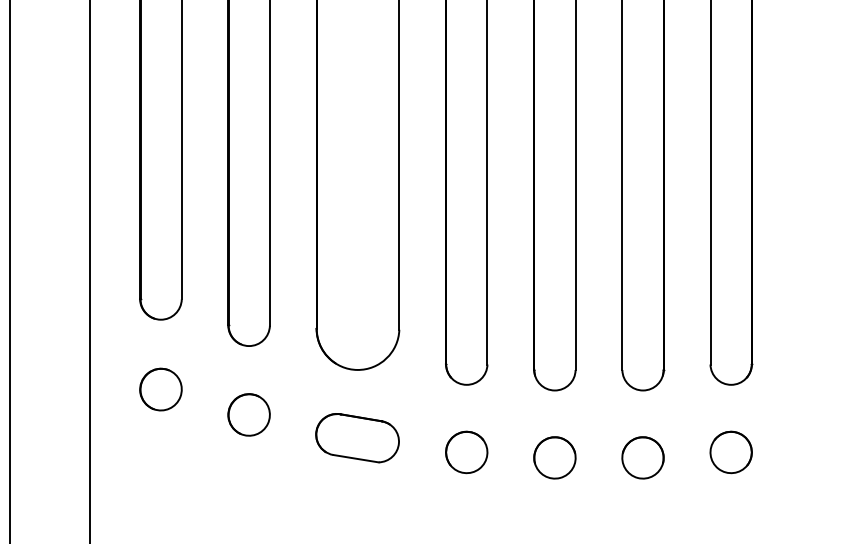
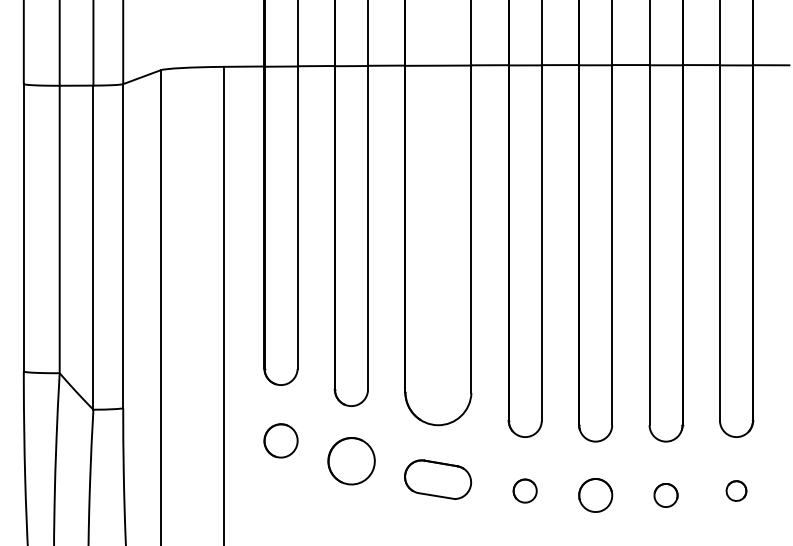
part: (247, 414) -> (350, 460), size x1.4
part: (465, 451) -> (524, 490), size x0.7
part: (731, 451) -> (736, 490), size x0.6
part: (642, 457) -> (665, 495), size x0.7

